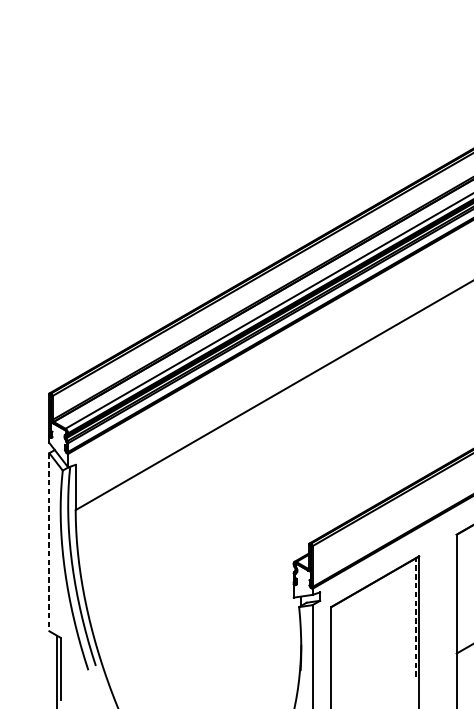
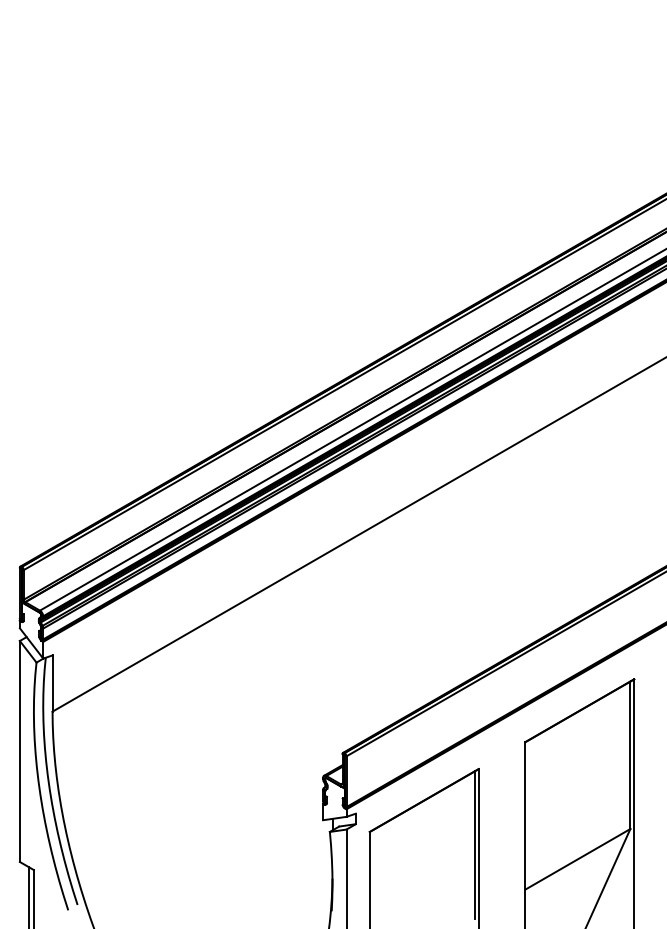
line: (49, 543) -> (19, 752), dashed -> solid
line: (415, 617) -> (474, 845), dashed -> solid

